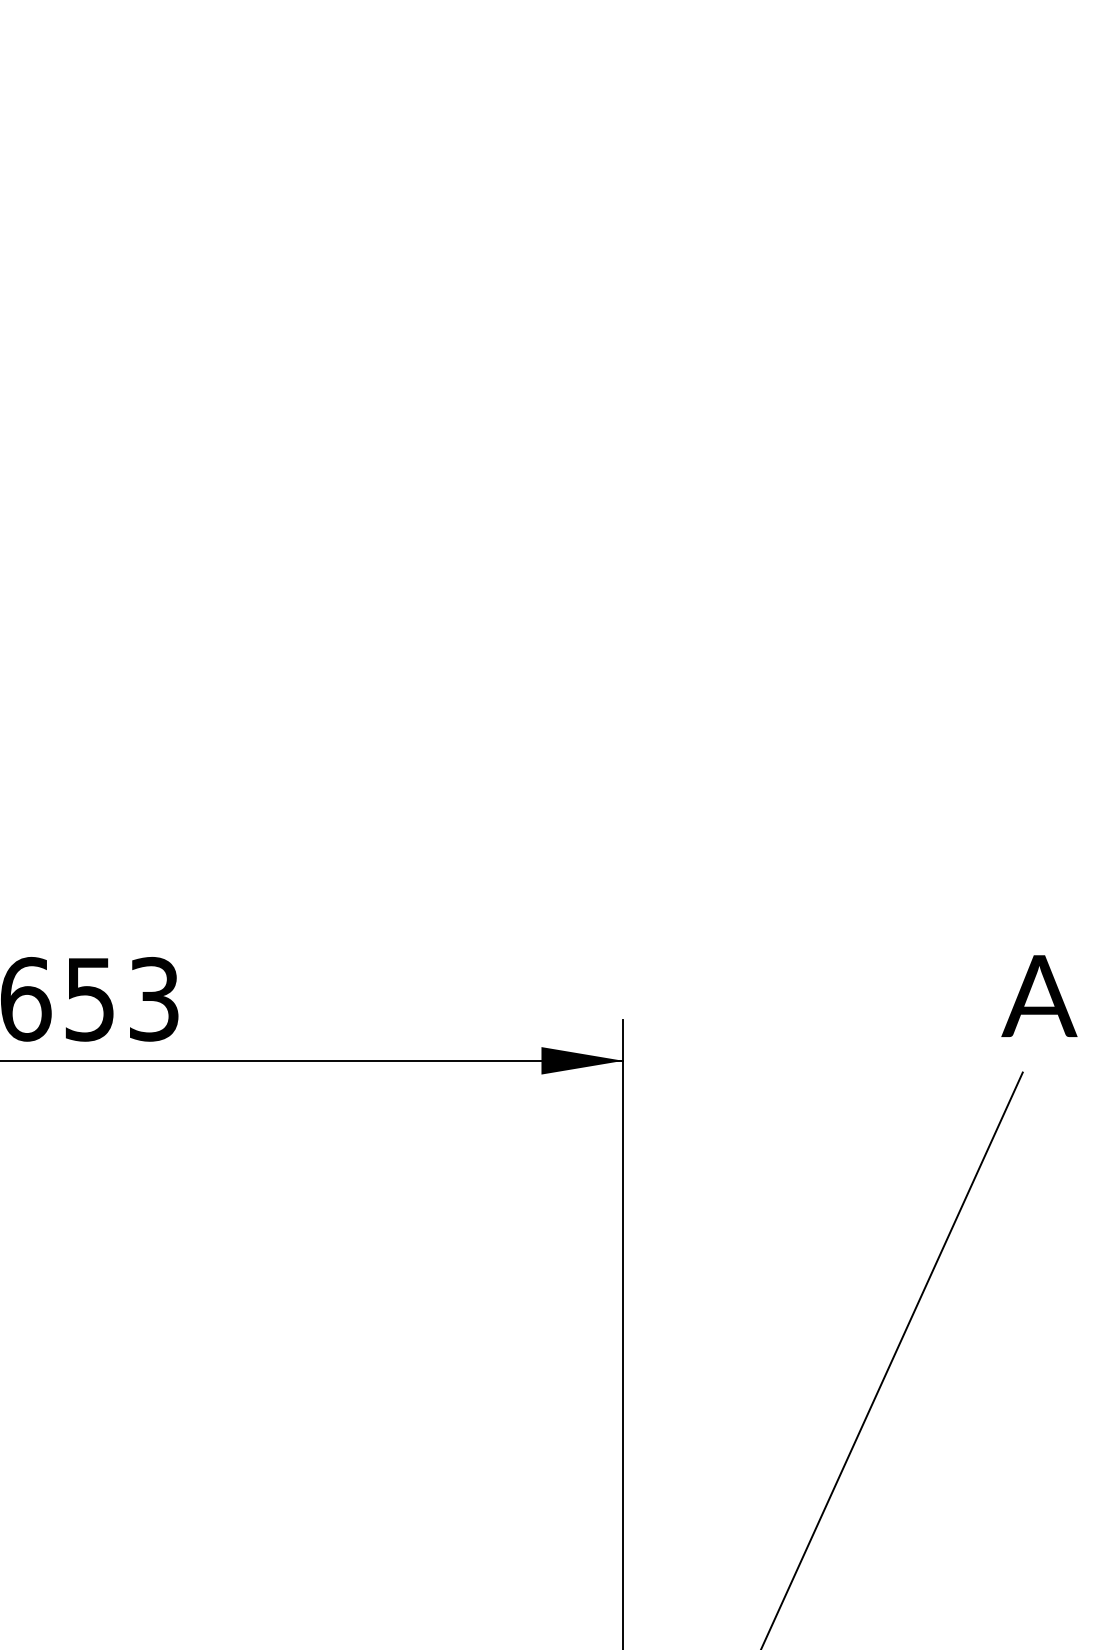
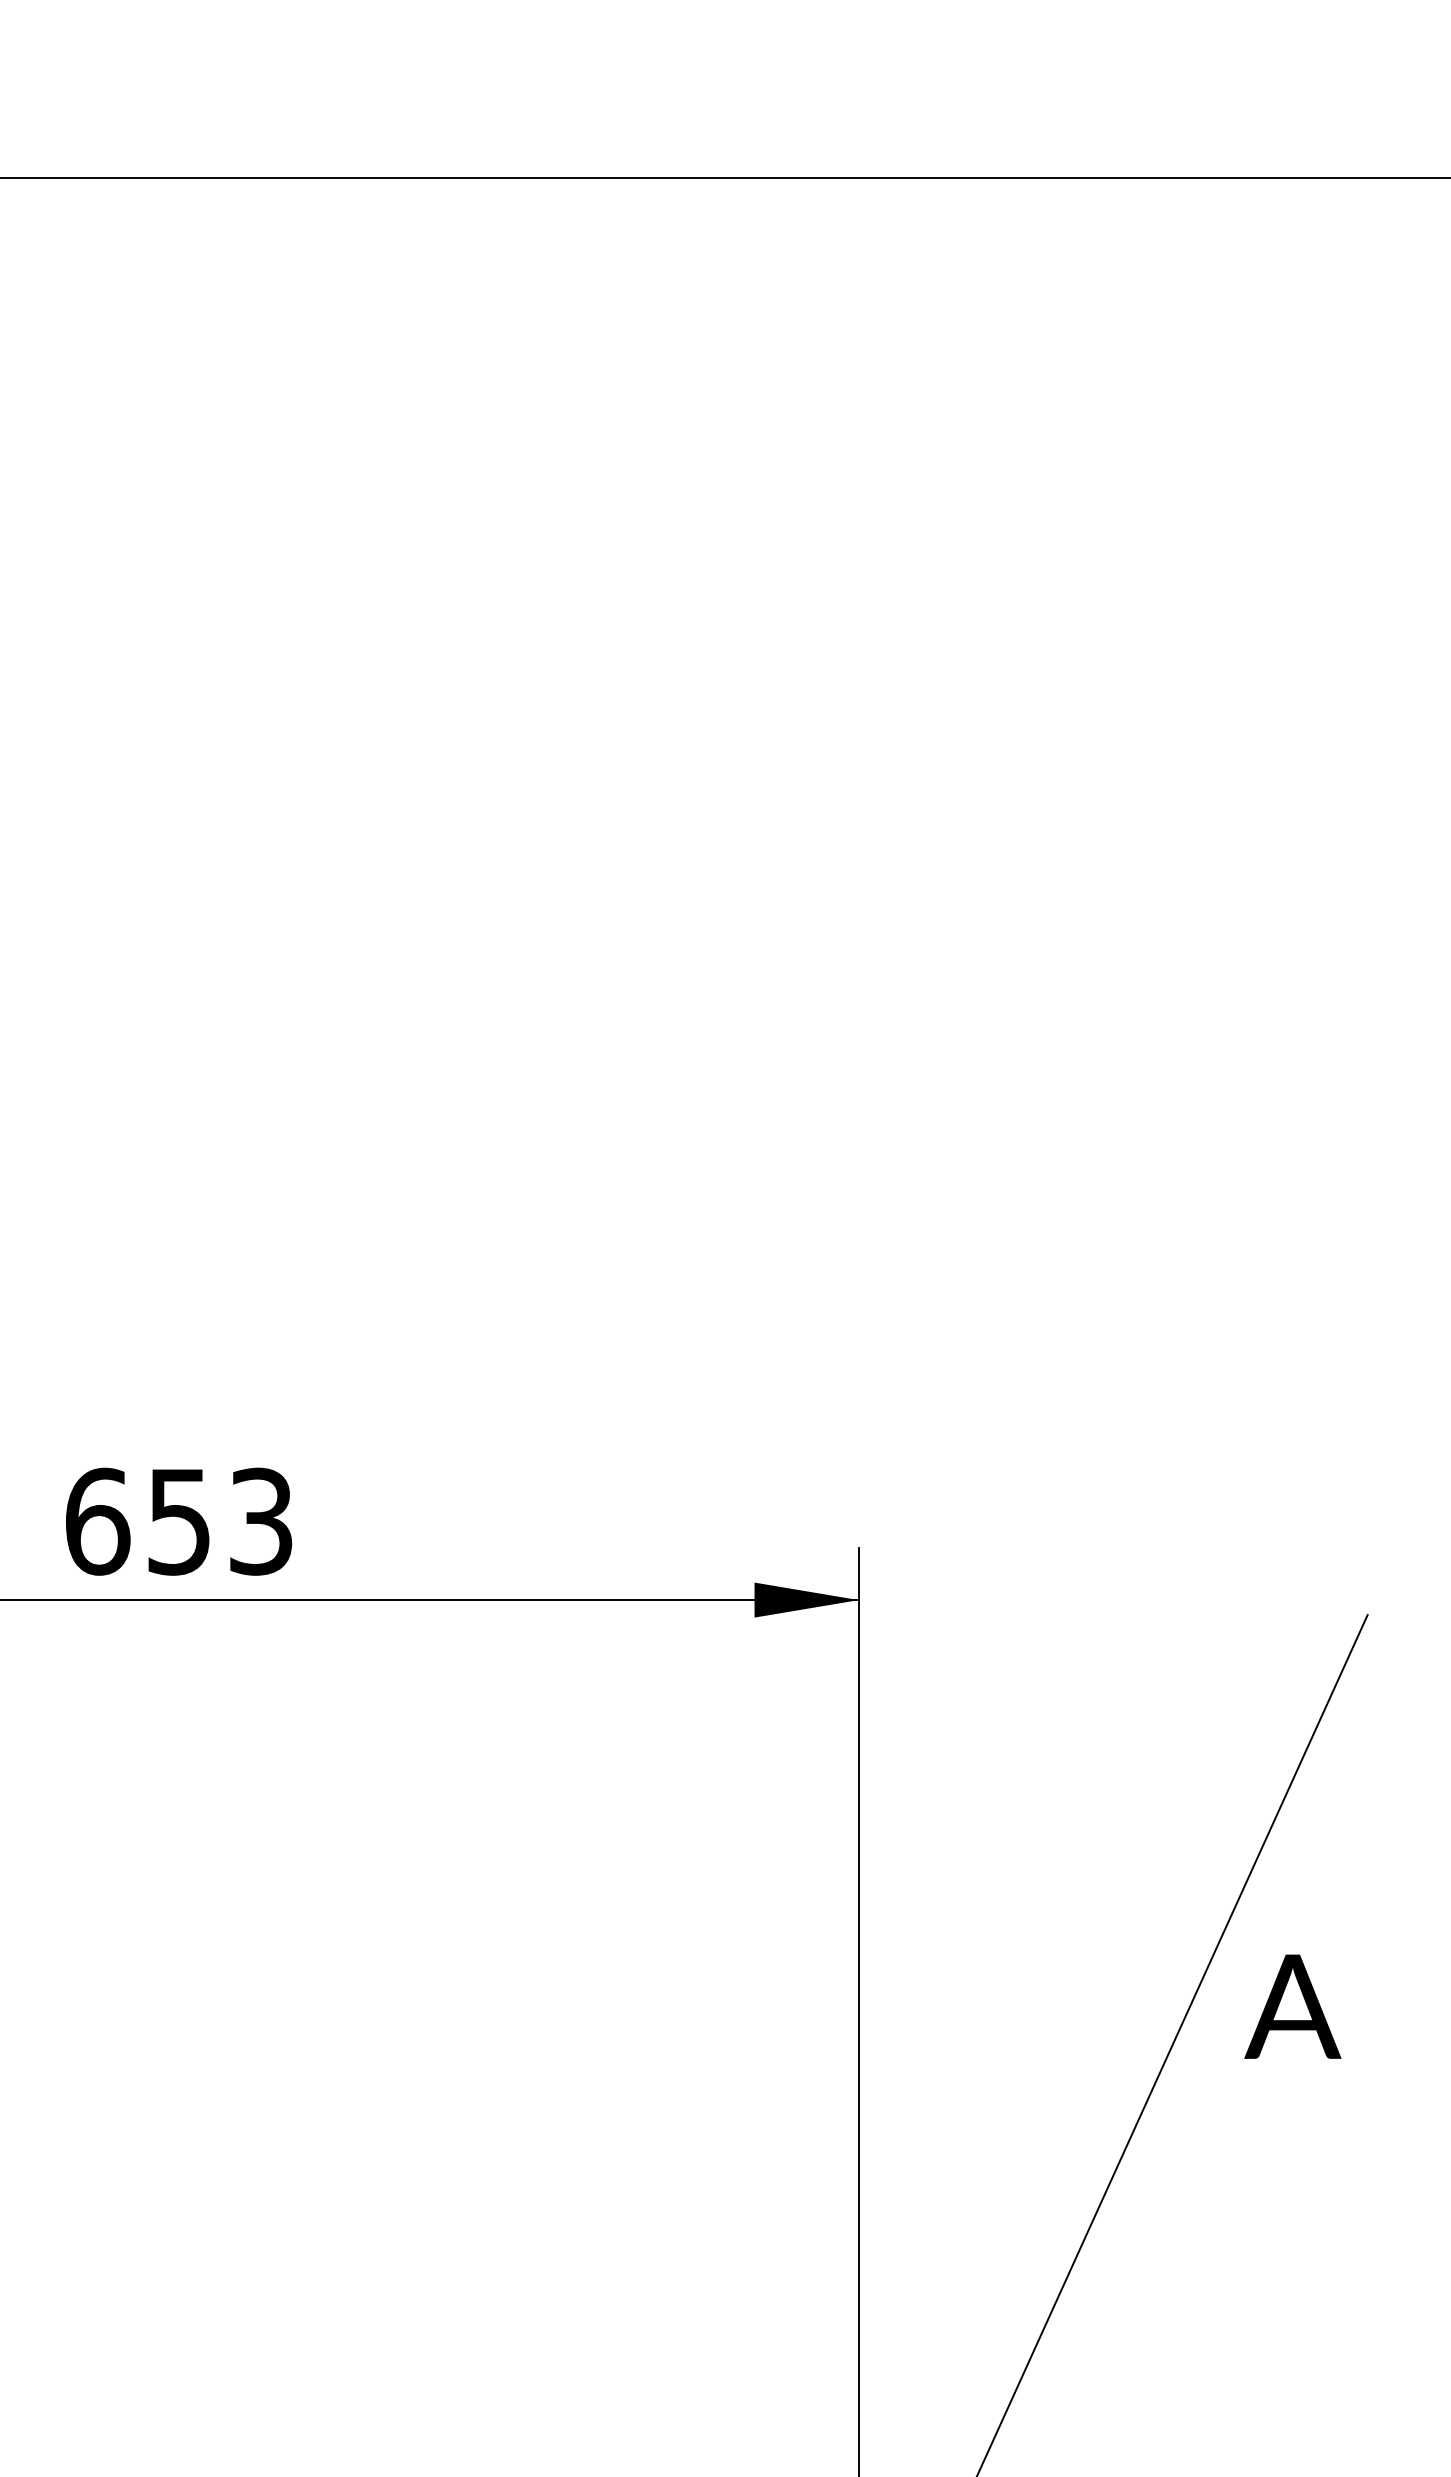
text: (1039, 995) -> (1292, 2006), moved

